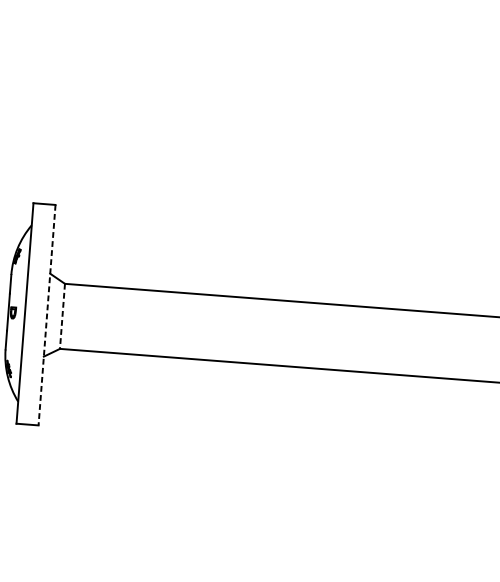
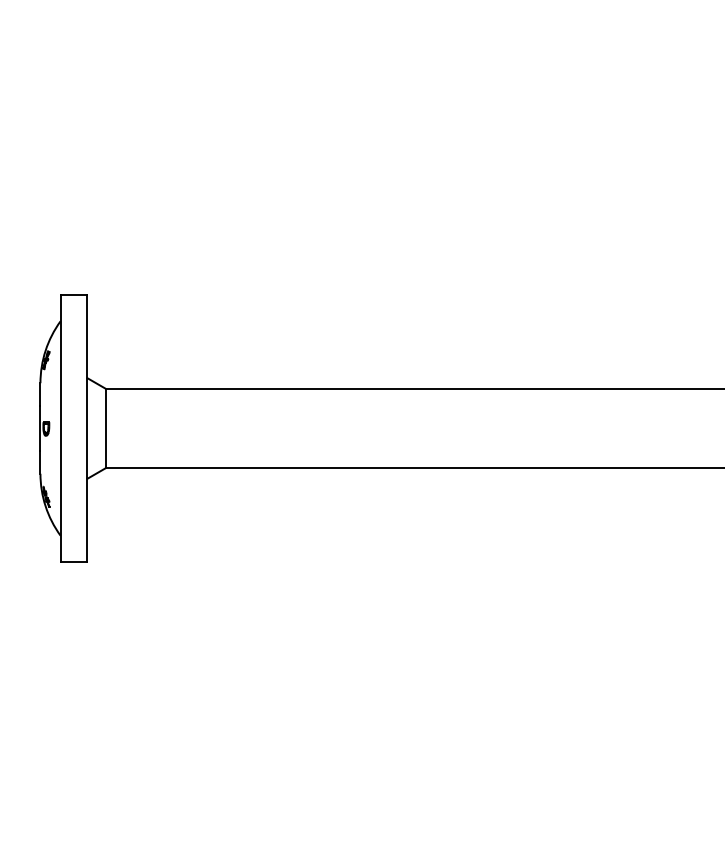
line: (47, 315) -> (87, 428), dashed -> solid
line: (62, 316) -> (106, 428), dashed -> solid

